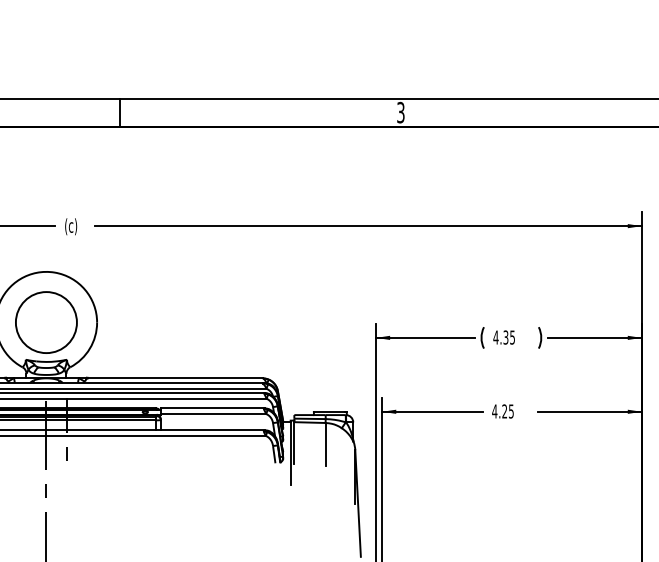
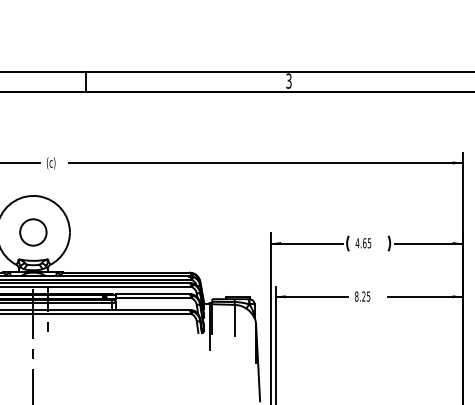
circle: (46, 322) -> (33, 232), size x0.6
text: (505, 337) -> (364, 243), 4.35 -> 4.65
text: (494, 411) -> (356, 296), 4.25 -> 8.25

